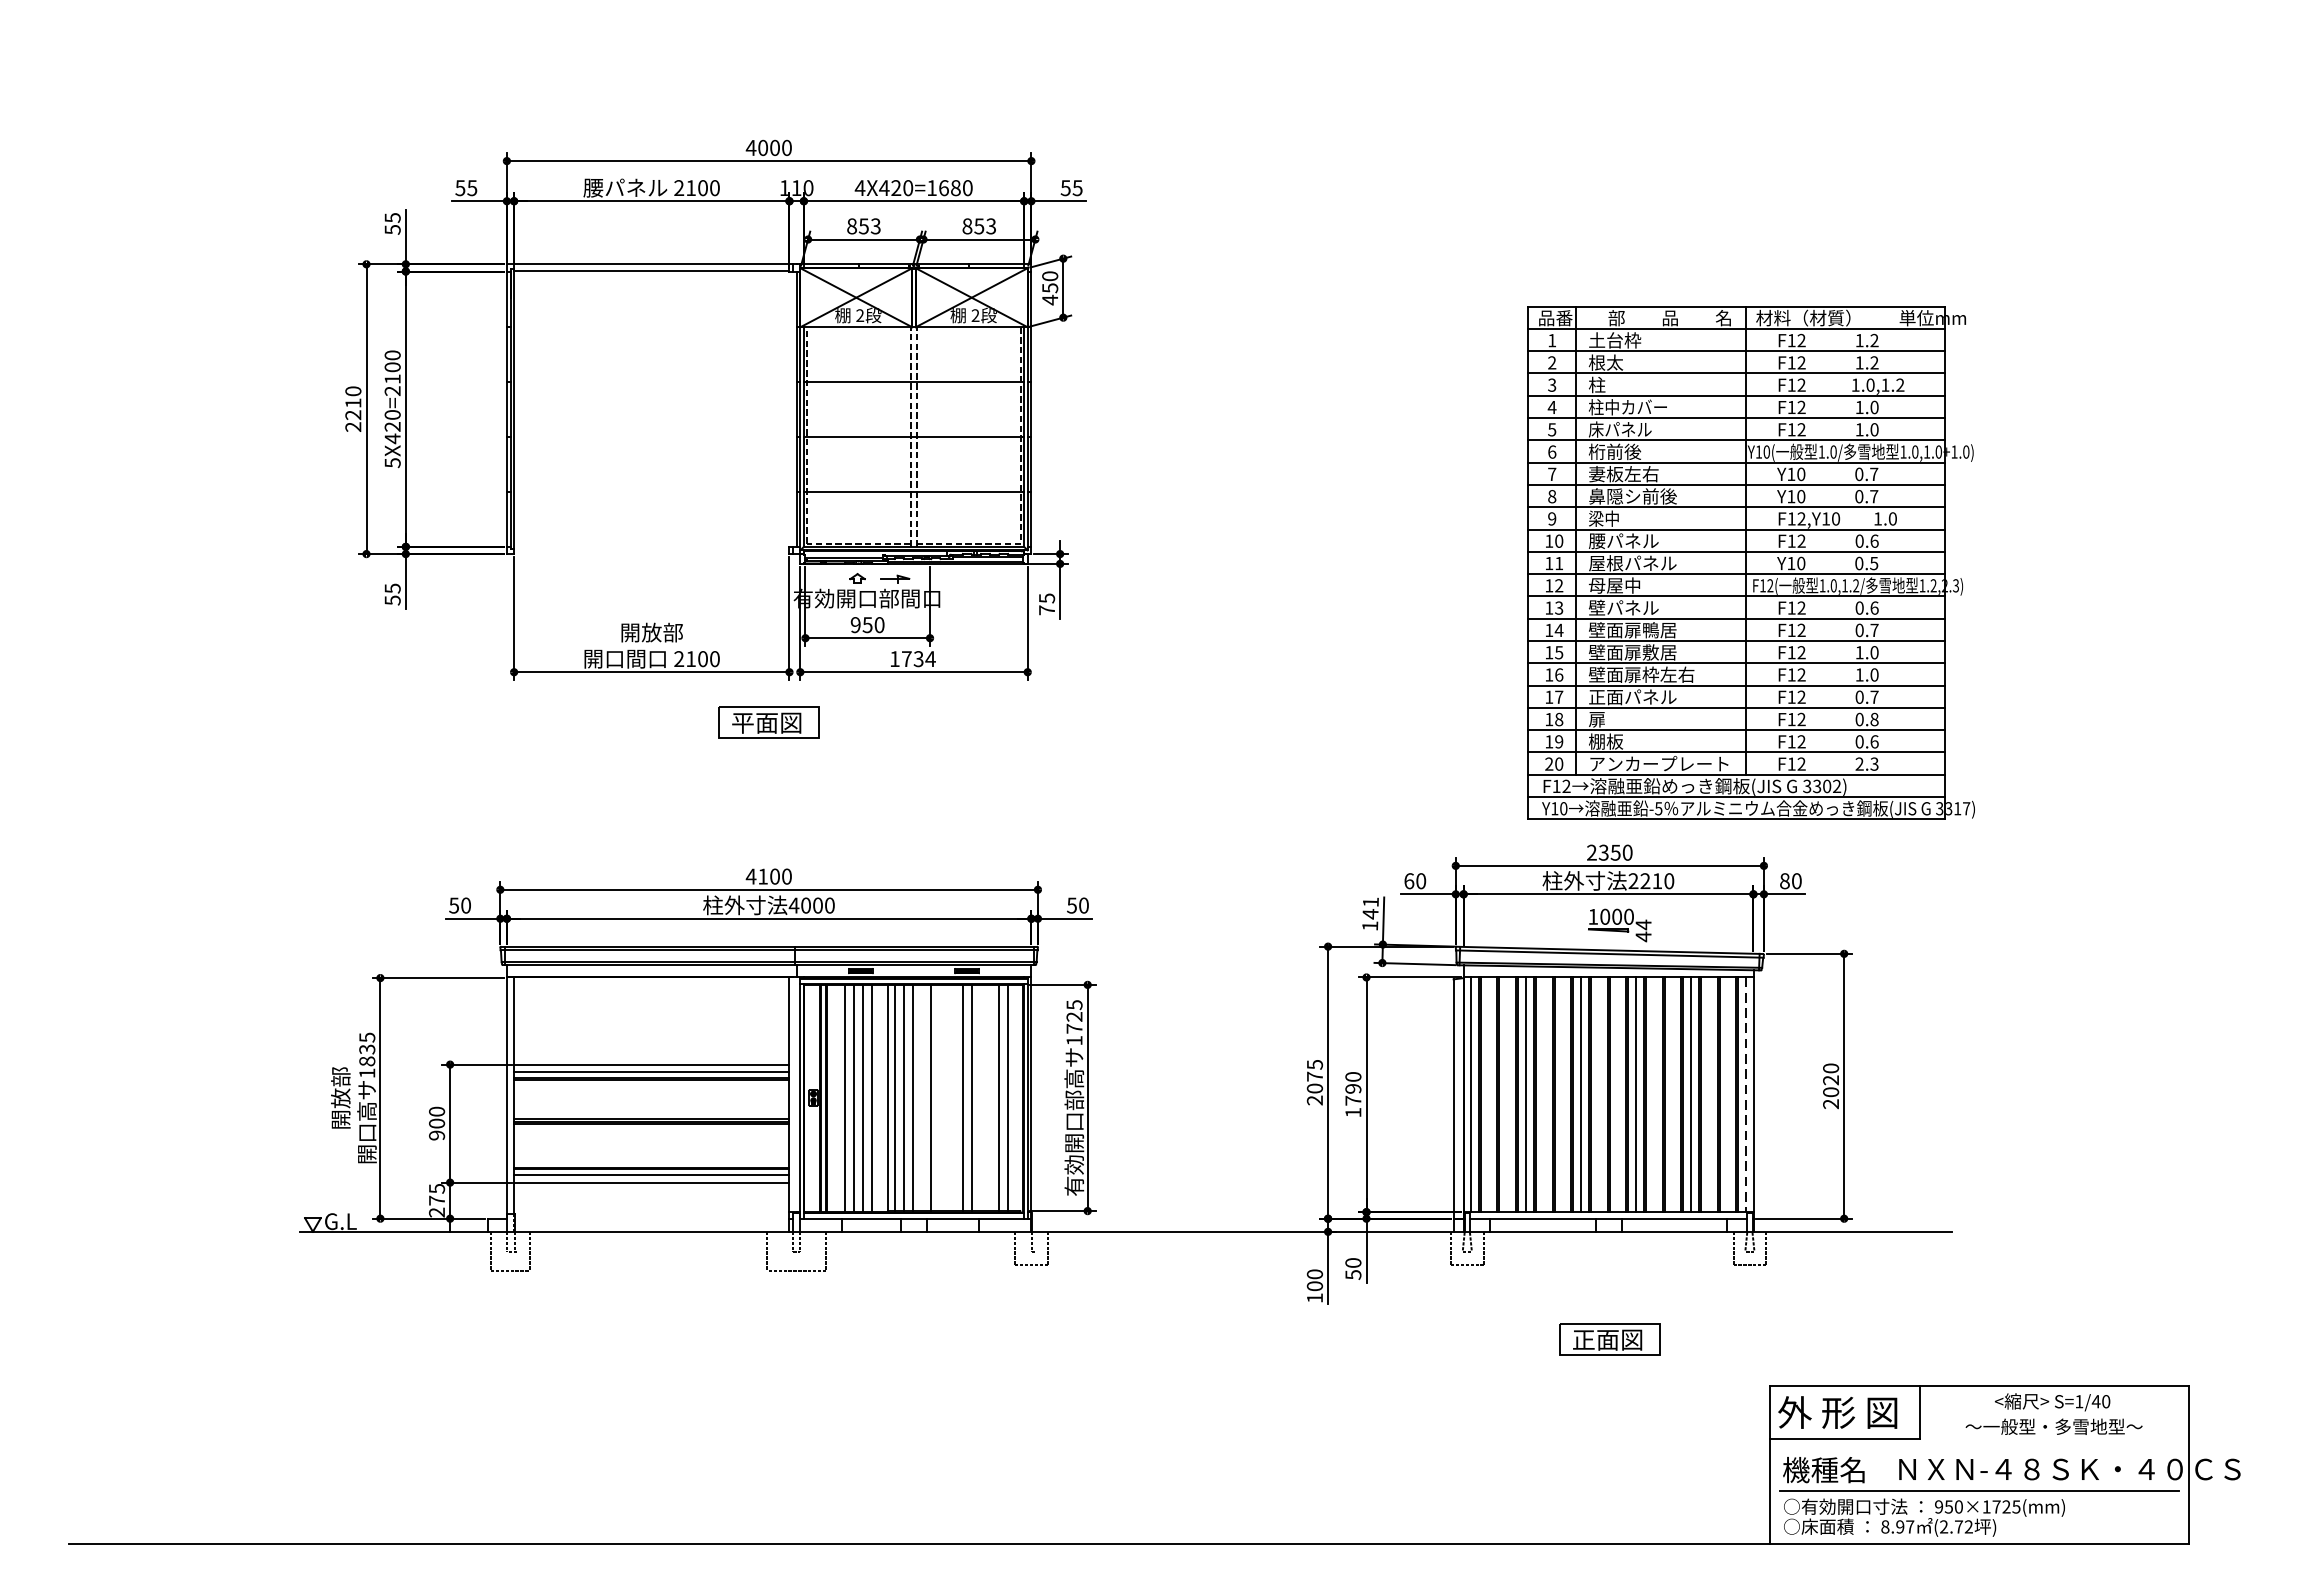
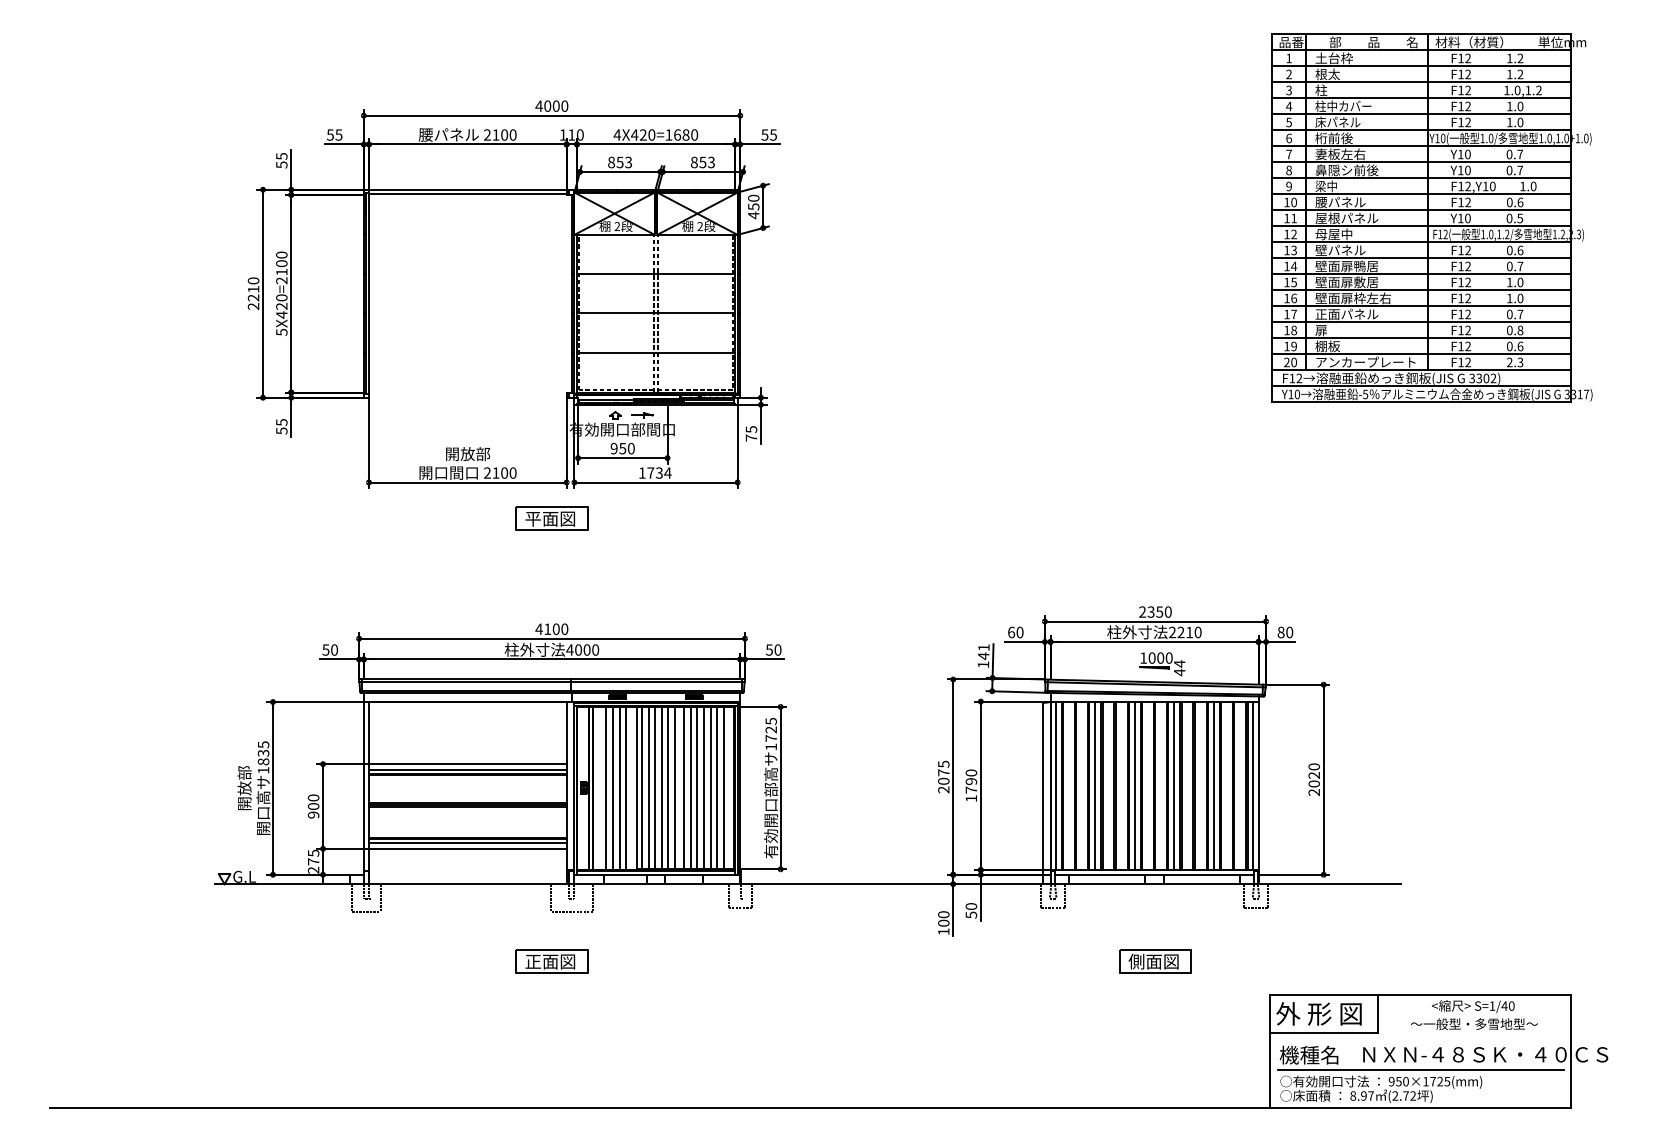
part: (1750, 562) -> (1431, 217), moved
line: (1746, 1095) -> (1253, 786), dashed -> solid
line: (921, 1097) -> (661, 787), added
line: (941, 1097) -> (675, 787), added
line: (952, 1097) -> (683, 787), added
line: (981, 1097) -> (704, 787), added
line: (989, 1097) -> (710, 787), added
part: (768, 1339) -> (551, 961), added
text: (1583, 1339) -> (1136, 961), 正面図 -> 側面図

